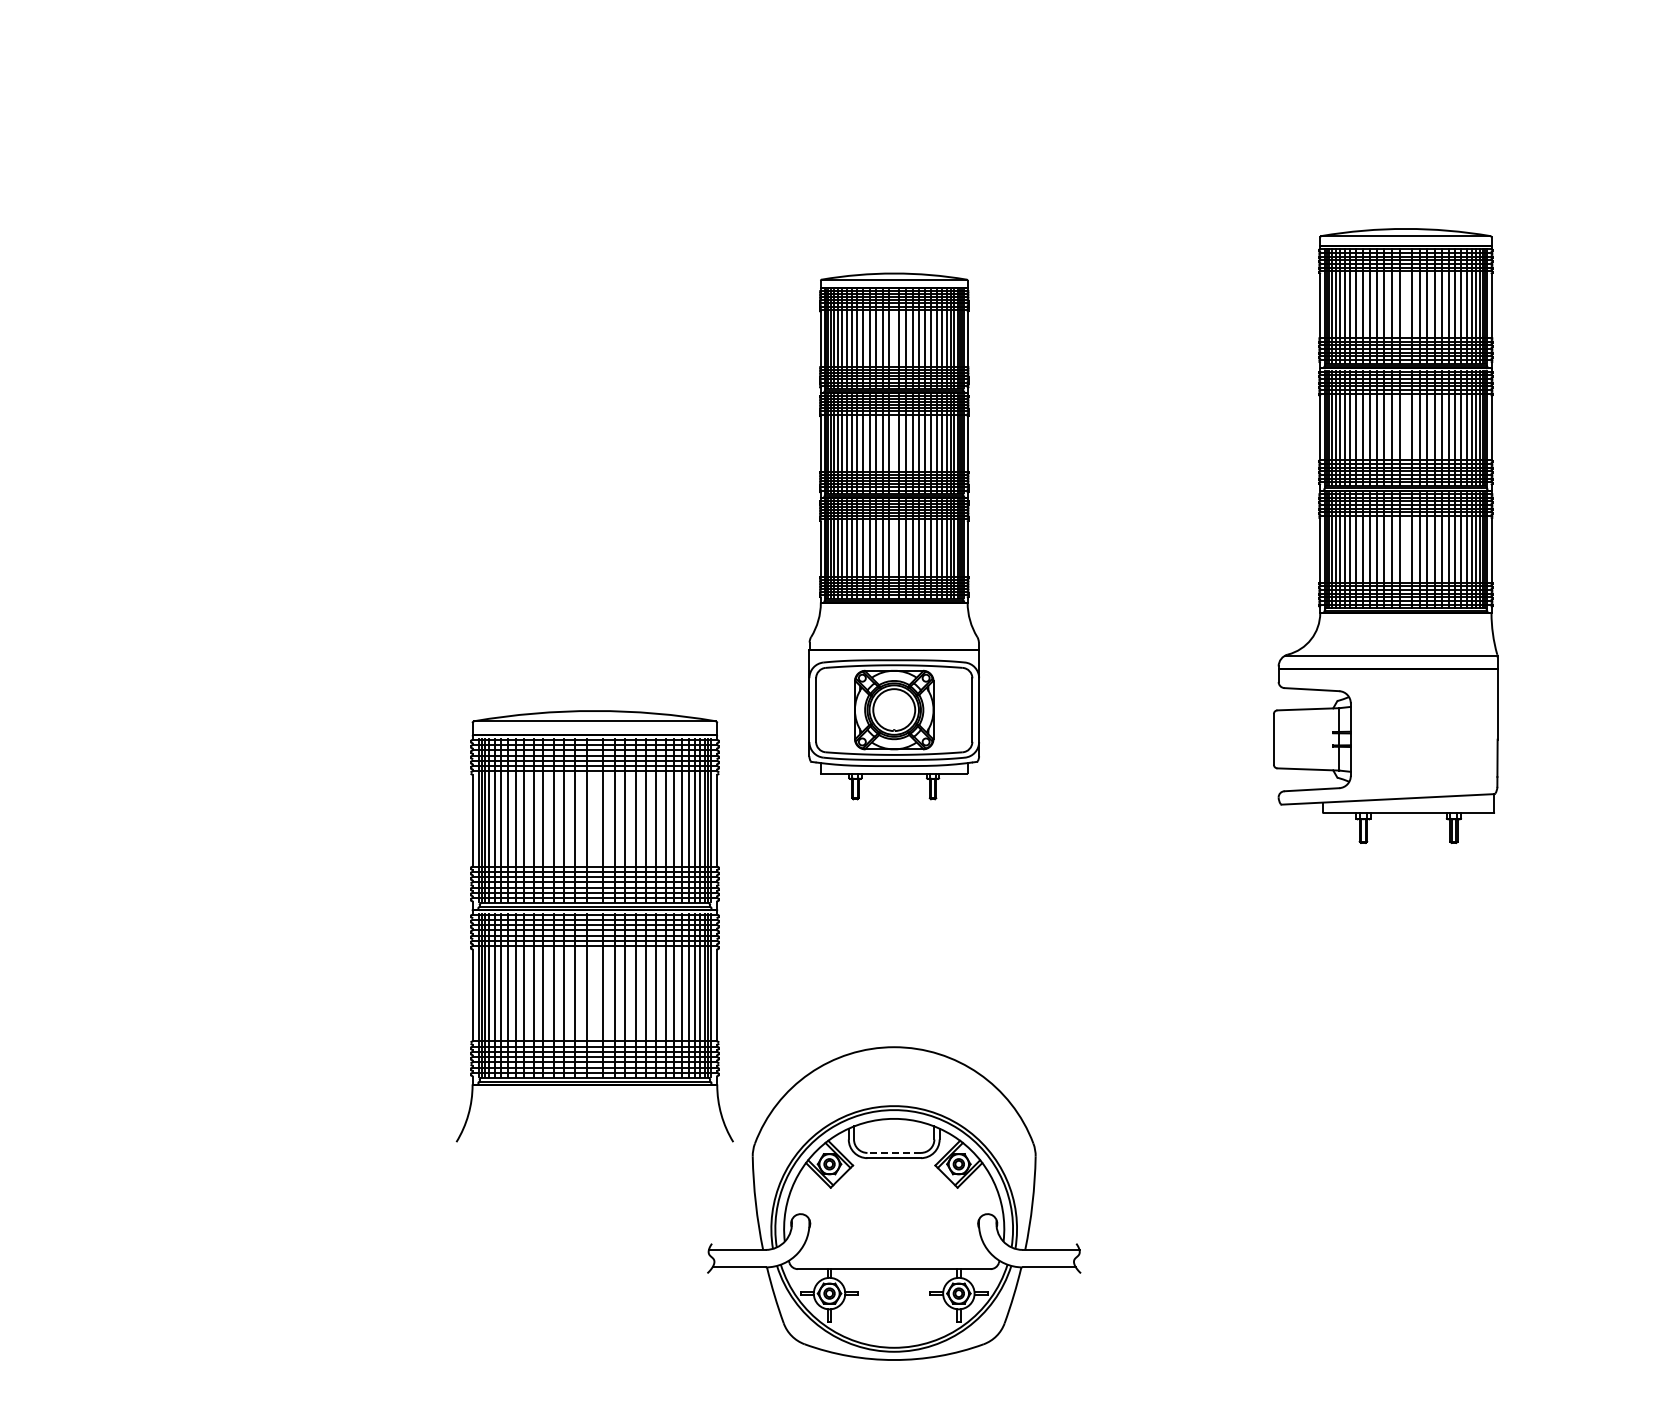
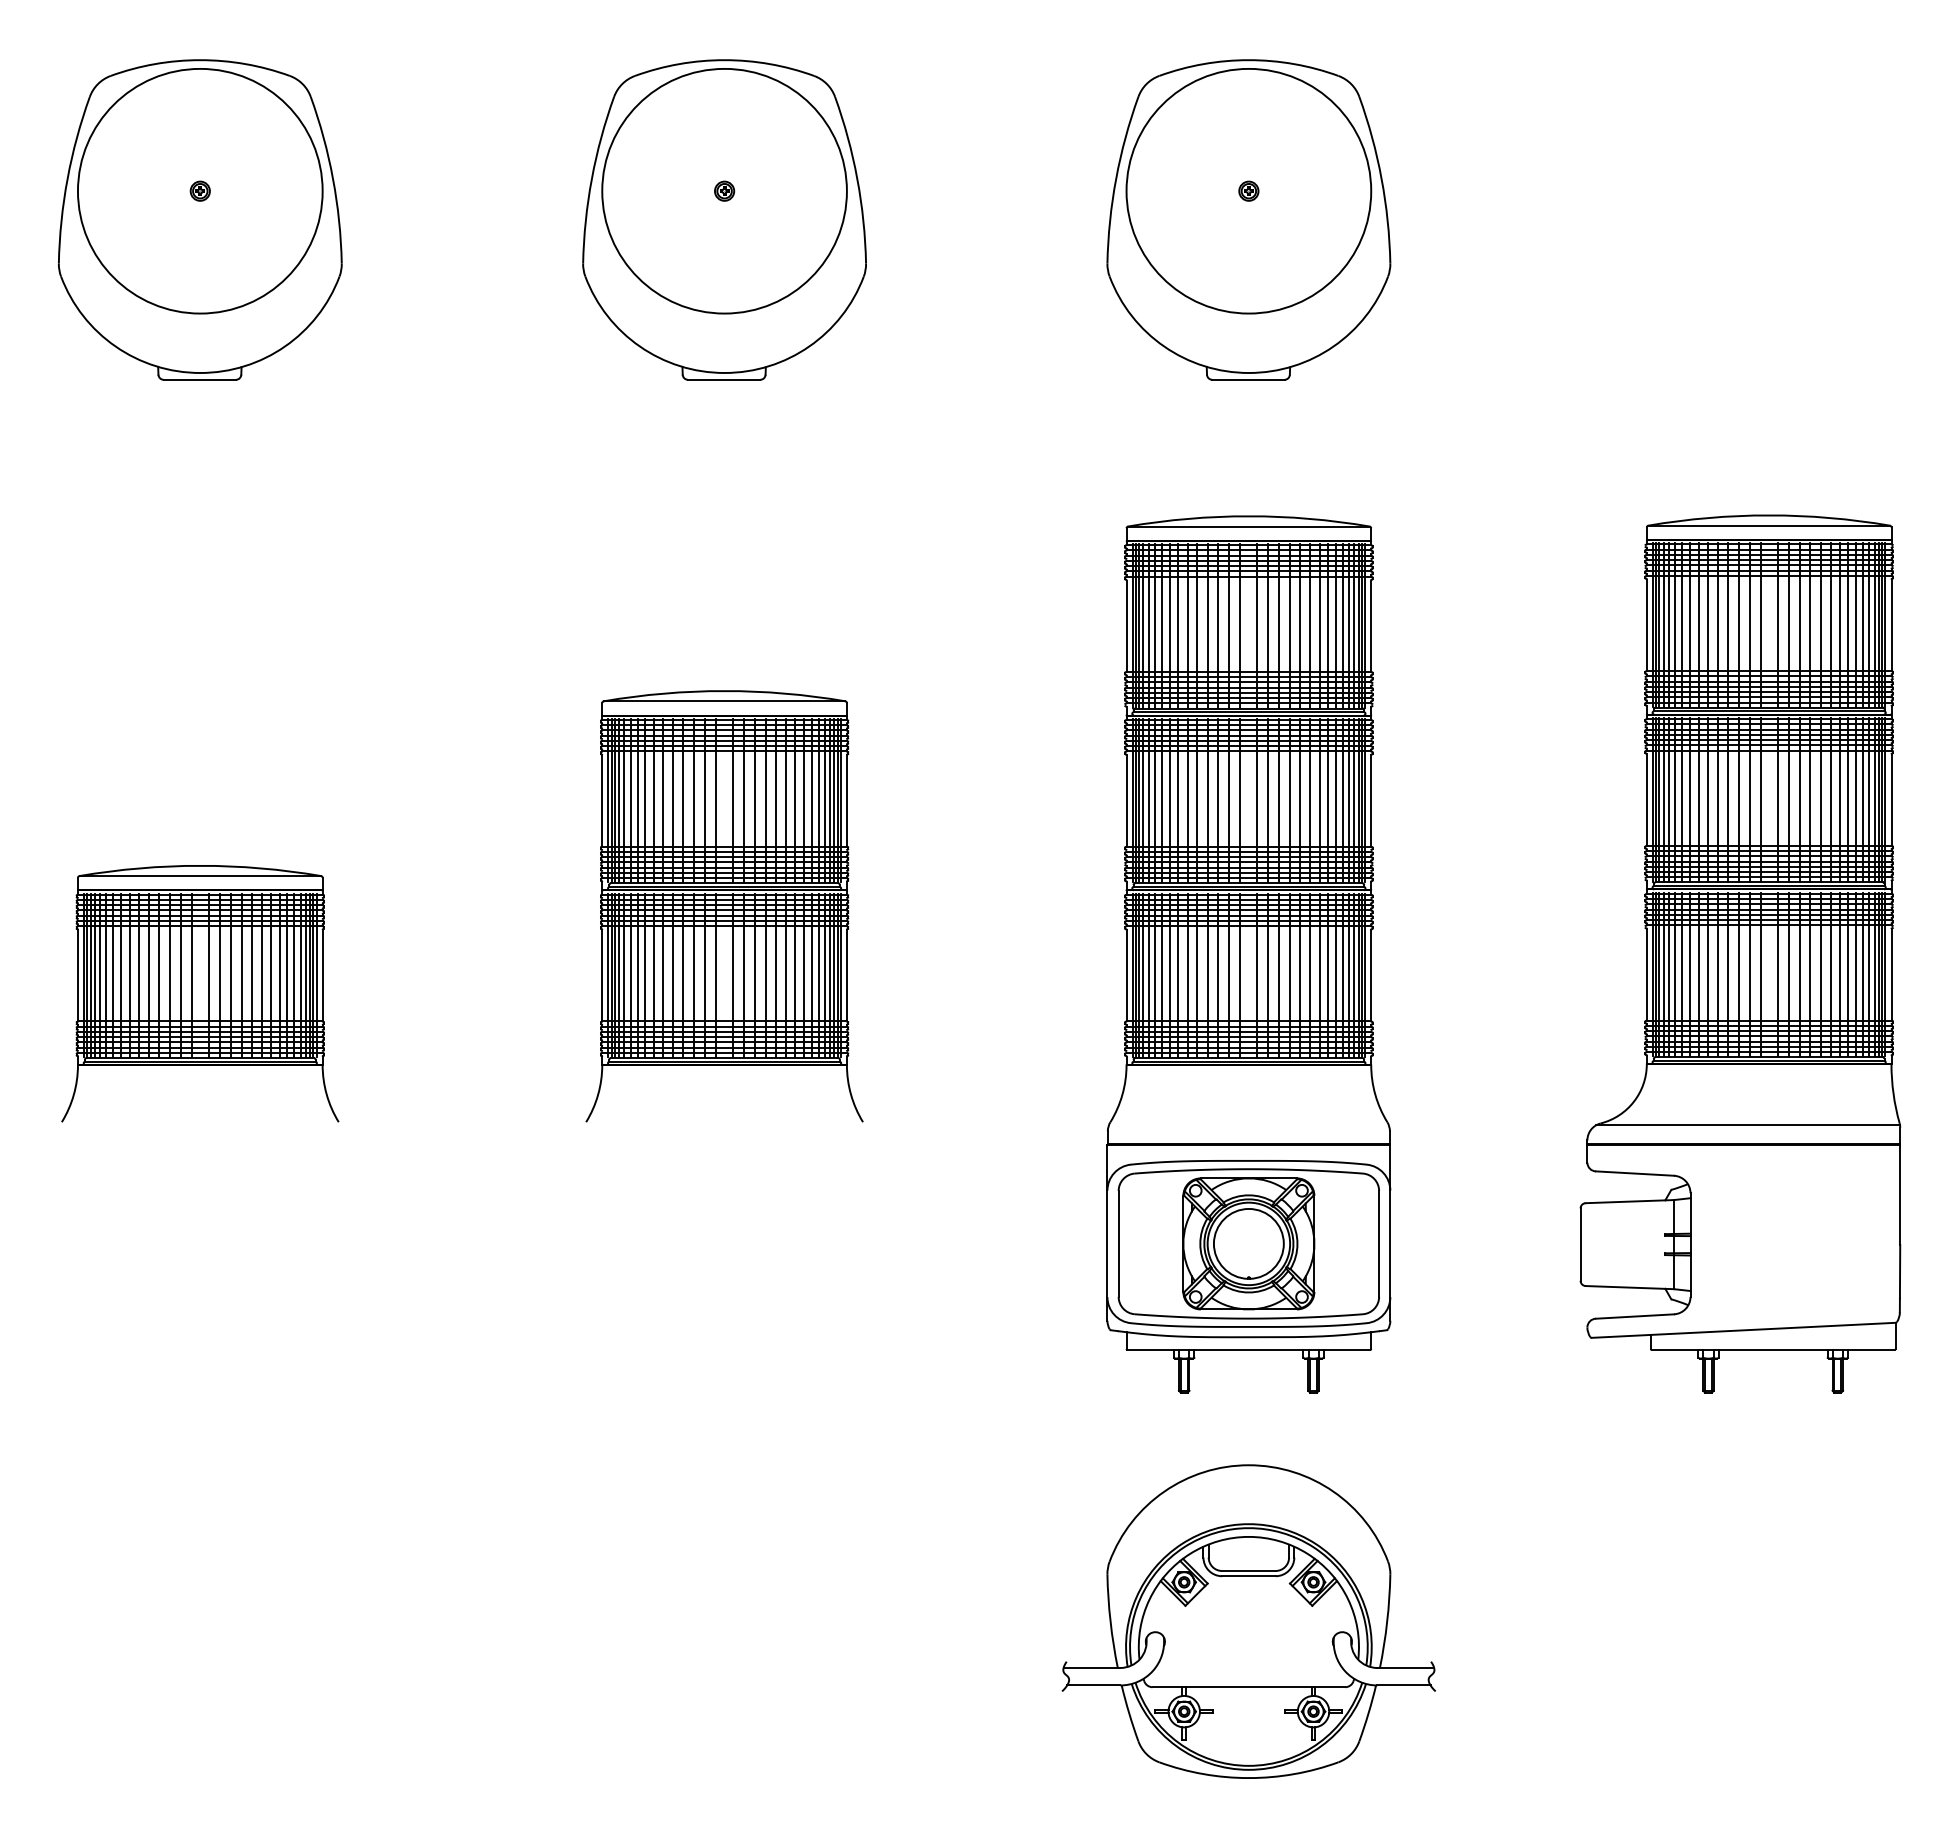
part: (1385, 535) -> (1740, 953), size x1.43
part: (893, 536) -> (1248, 954), size x1.67
part: (594, 926) -> (724, 906), moved
line: (893, 1152) -> (1248, 1570), dashed -> solid

